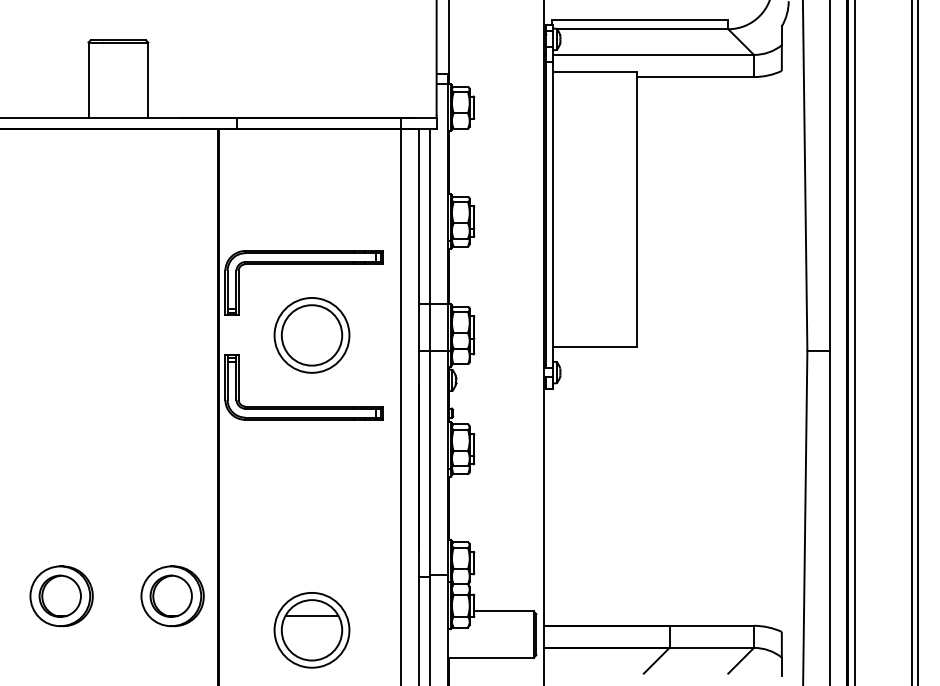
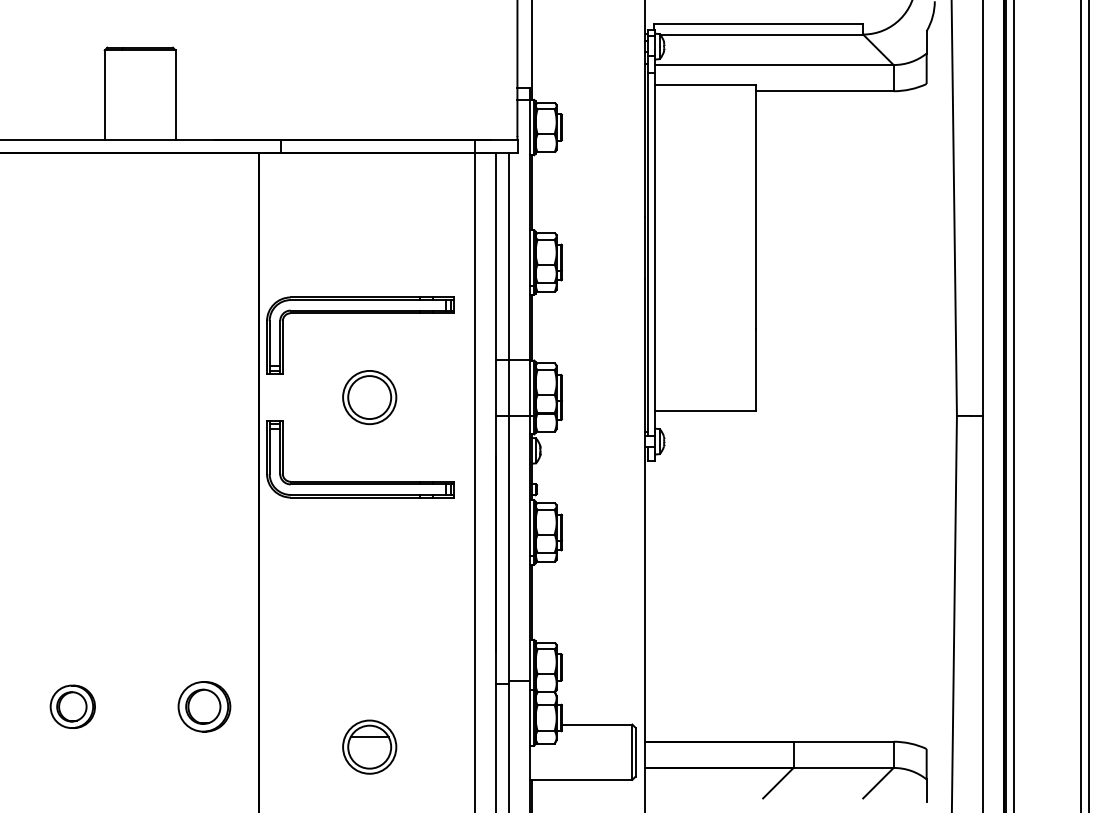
part: (311, 335) -> (369, 397), size x0.6
part: (61, 596) -> (72, 706), size x0.6
part: (172, 596) -> (204, 706), size x0.7
part: (311, 630) -> (369, 747), size x0.6

